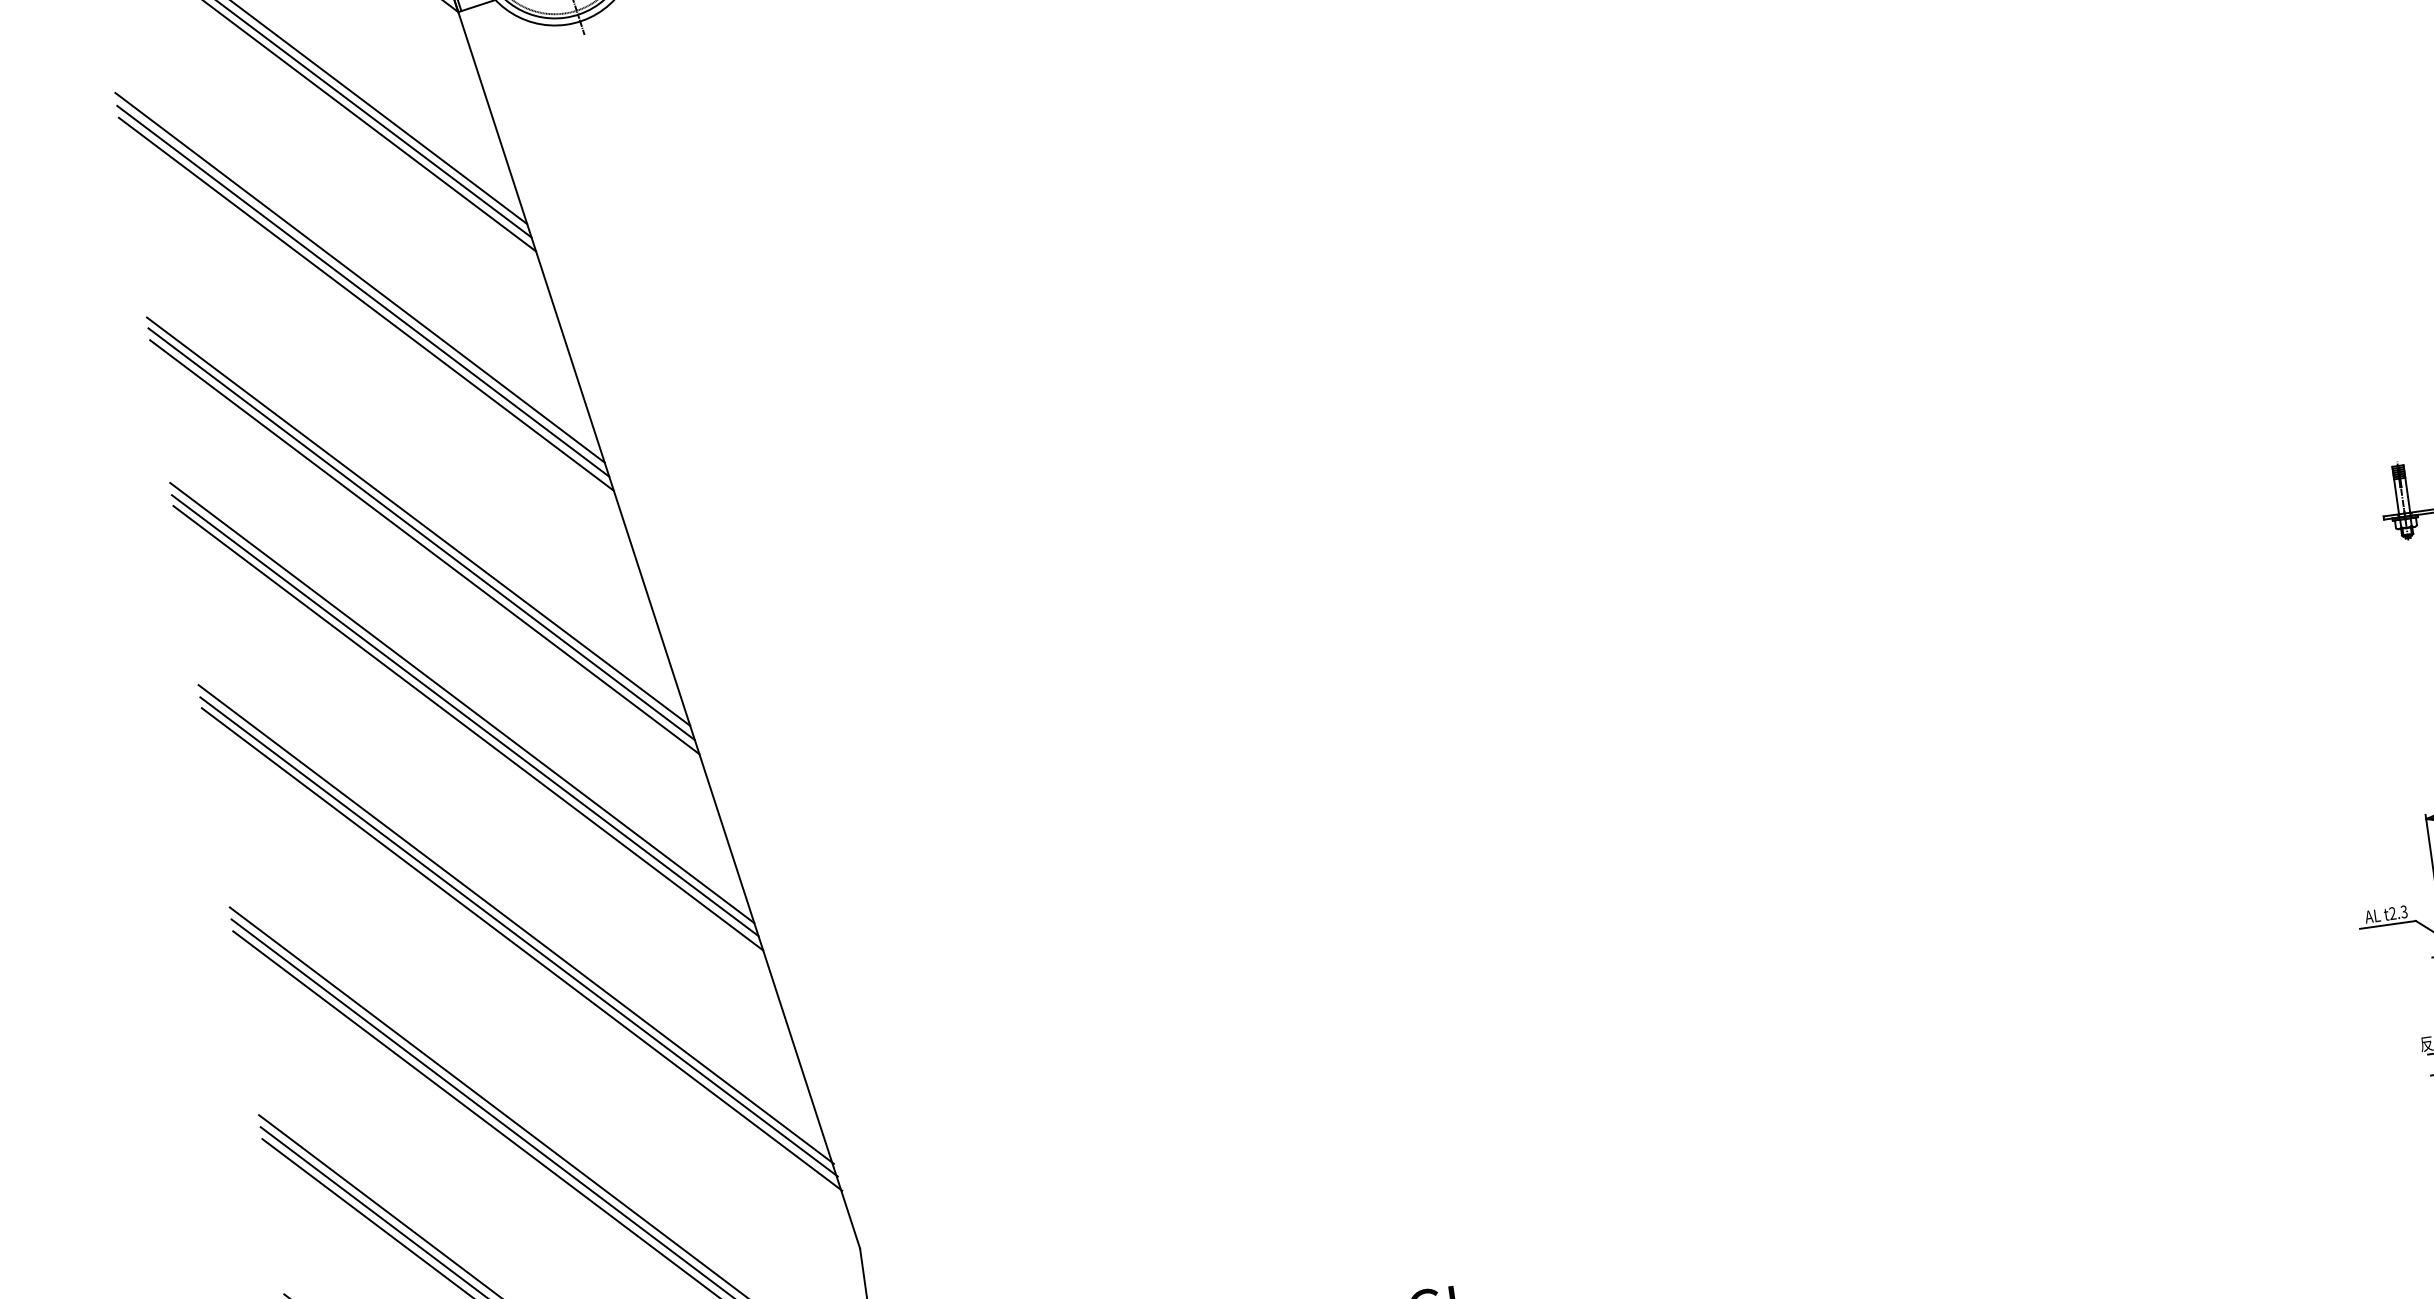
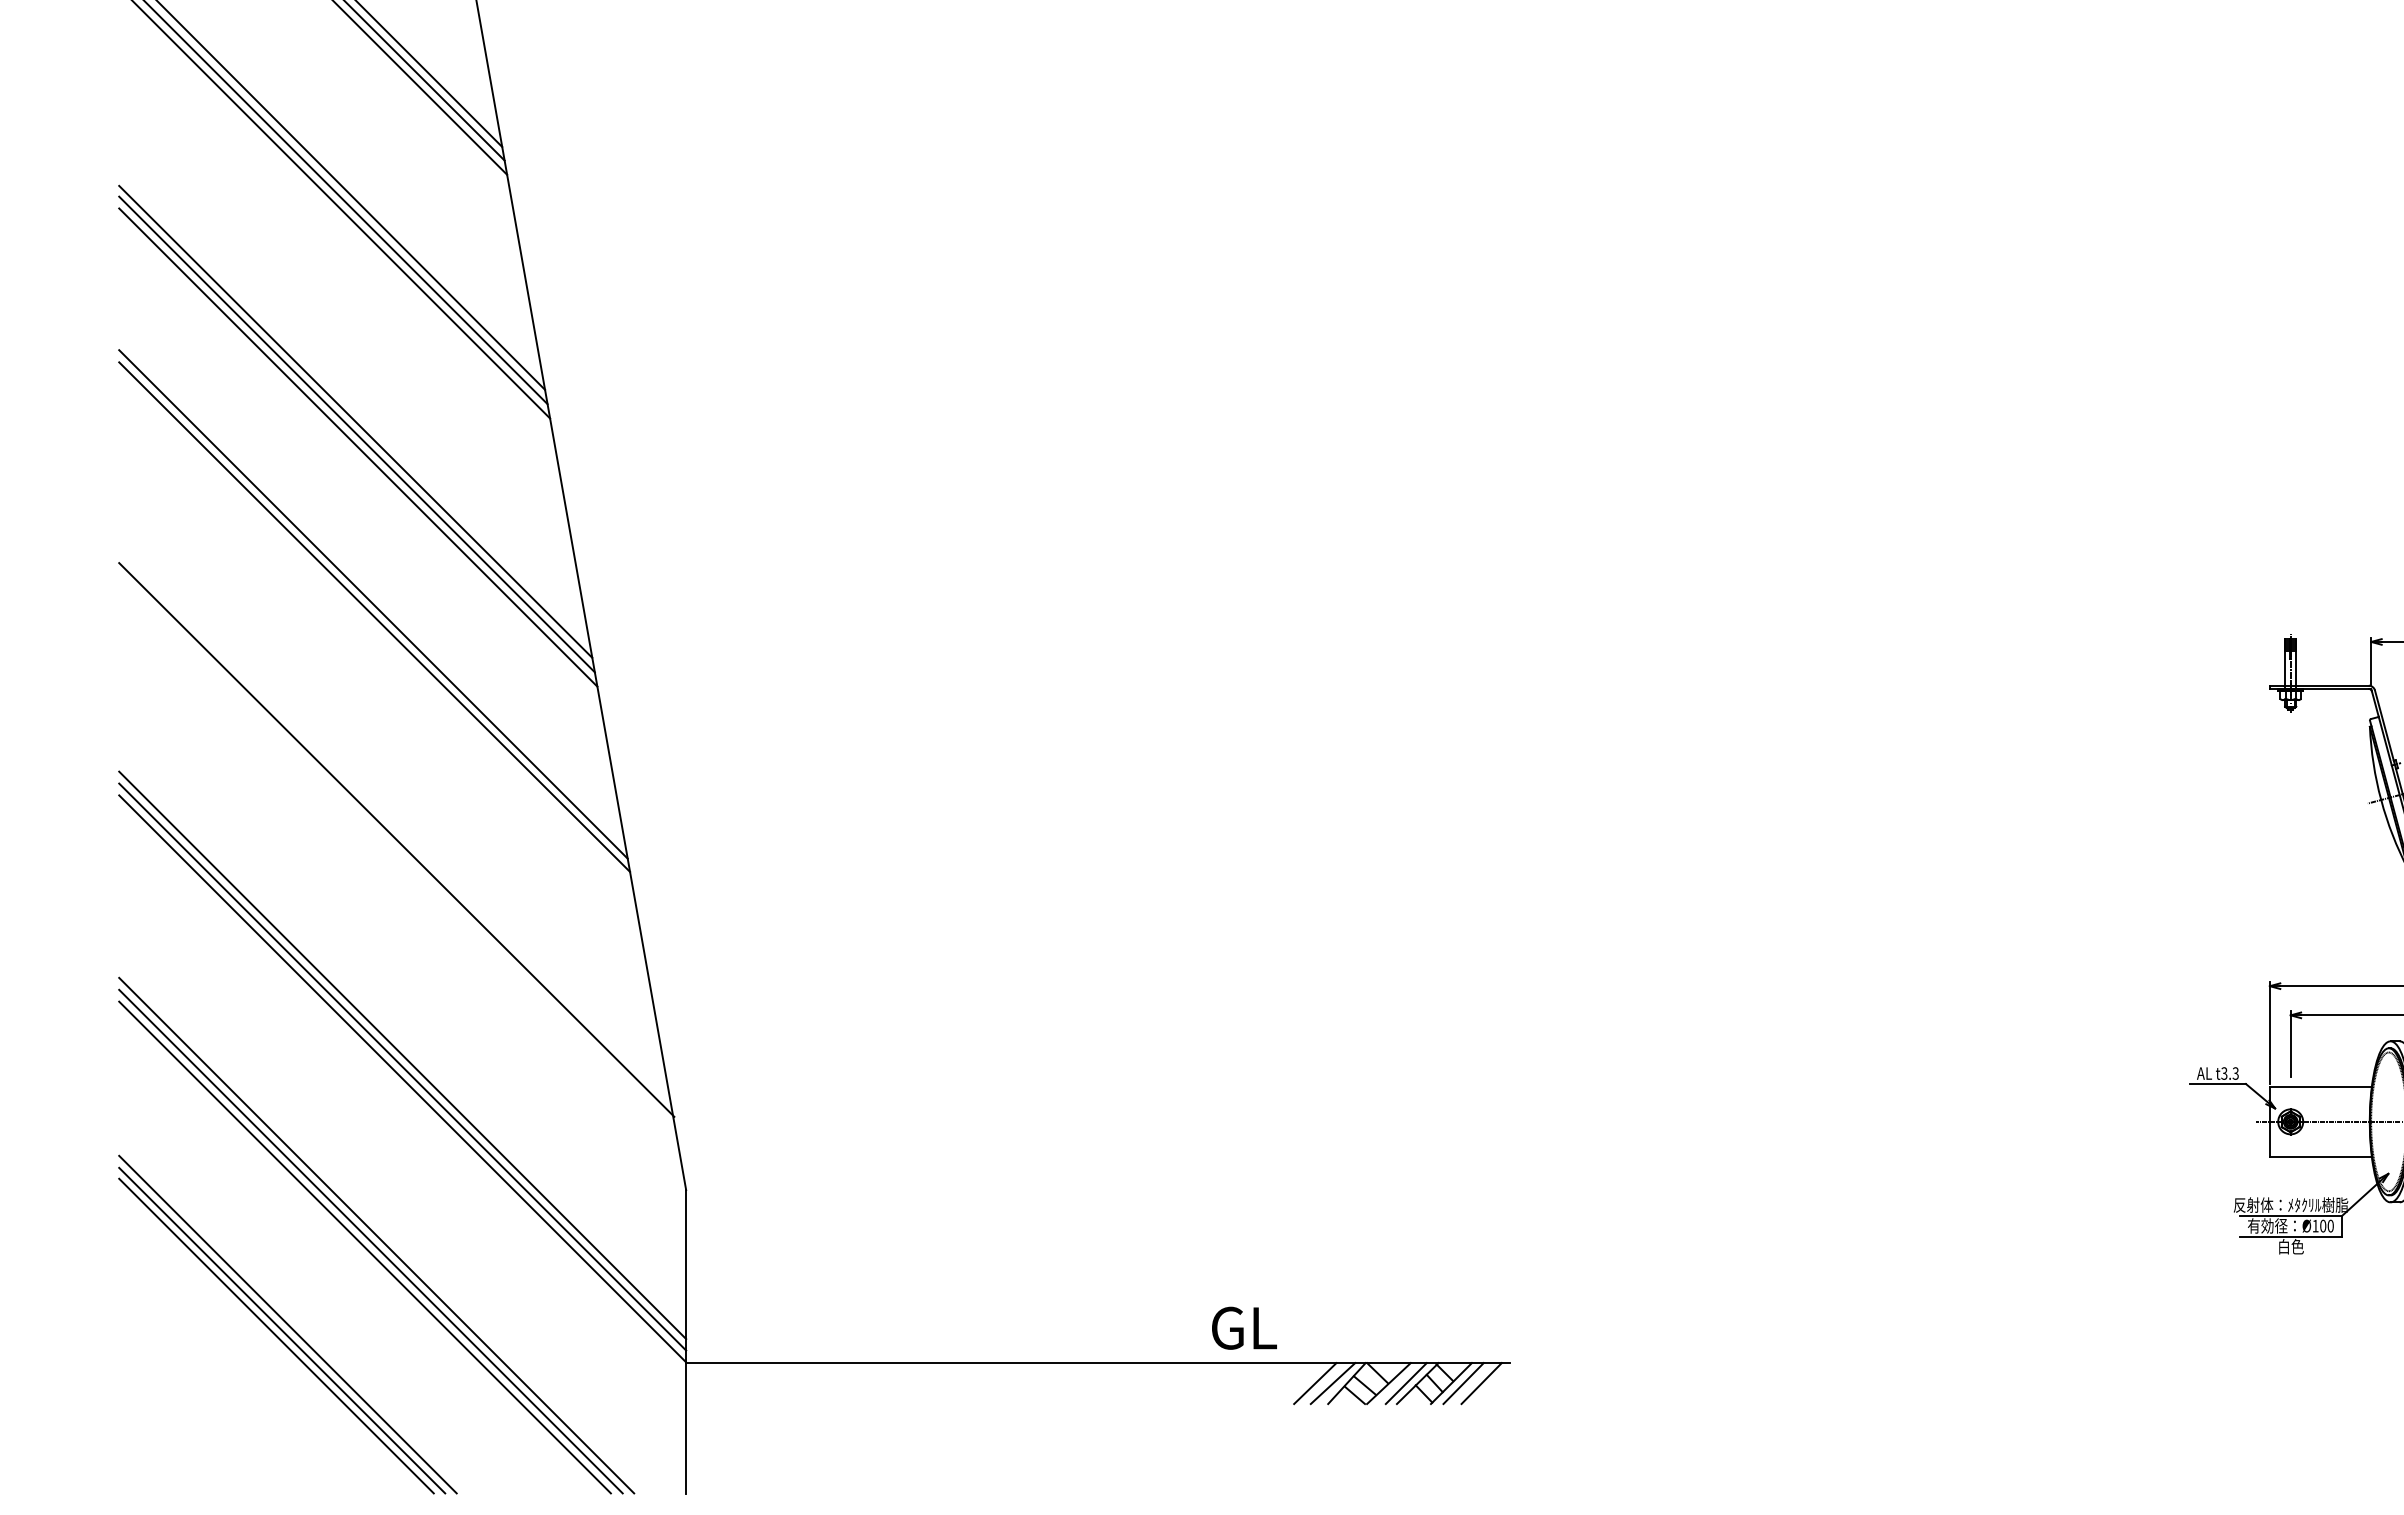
line: (467, 727) -> (375, 629), removed
text: (2392, 913) -> (2224, 1073), t2.3 -> t3.3
line: (515, 923) -> (395, 826), removed
line: (521, 949) -> (397, 852), removed

